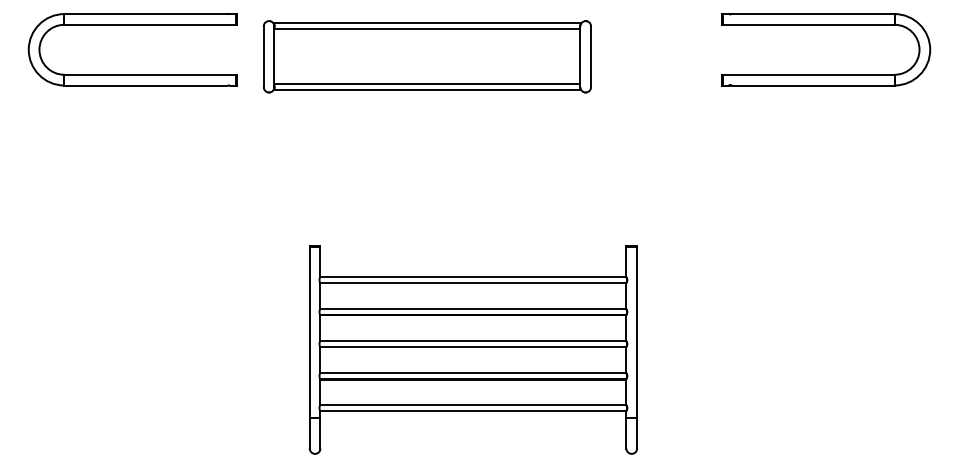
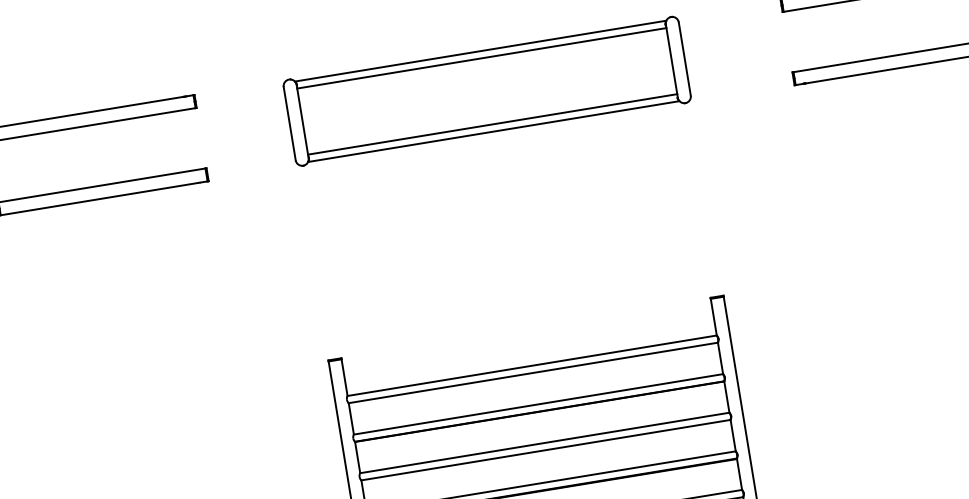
part: (426, 56) -> (486, 91), moved

